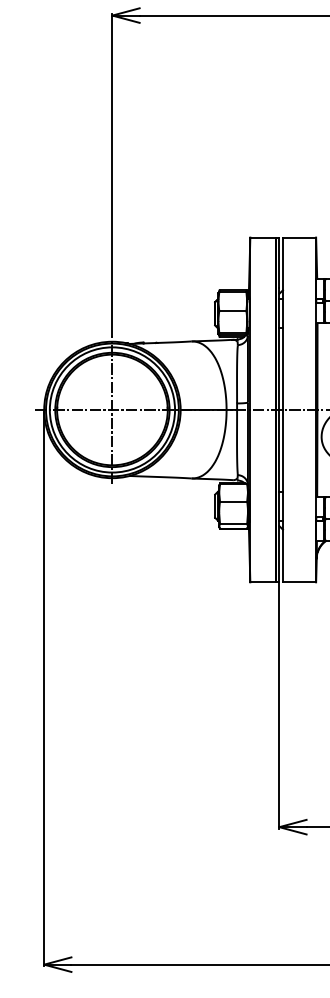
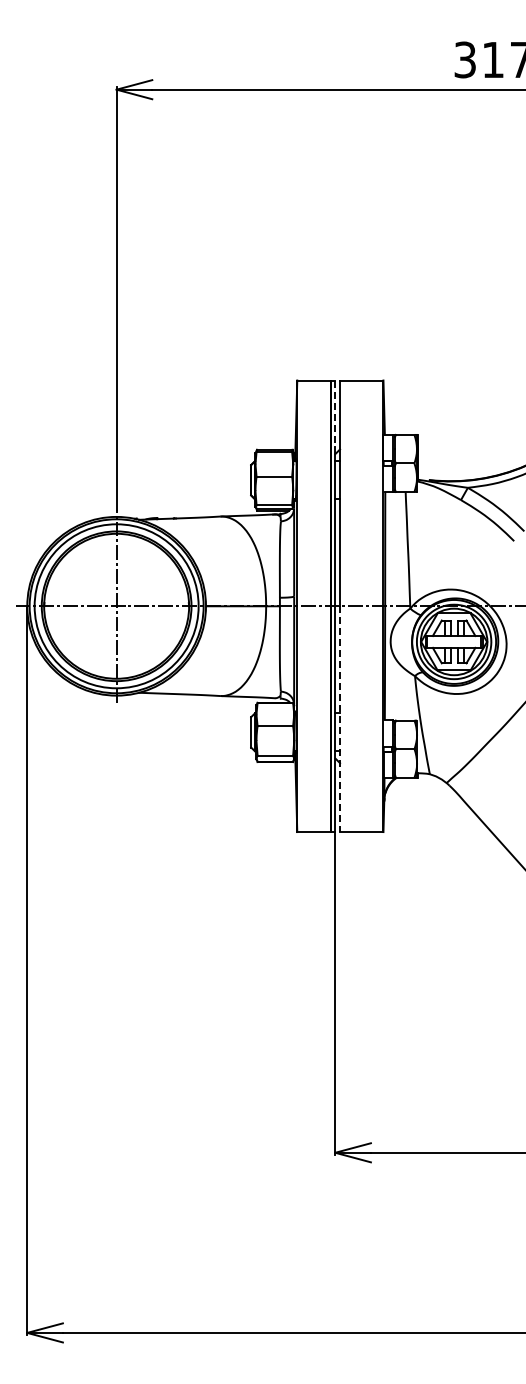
line: (279, 263) -> (335, 414), solid -> dashed
line: (283, 496) -> (340, 719), solid -> dashed

